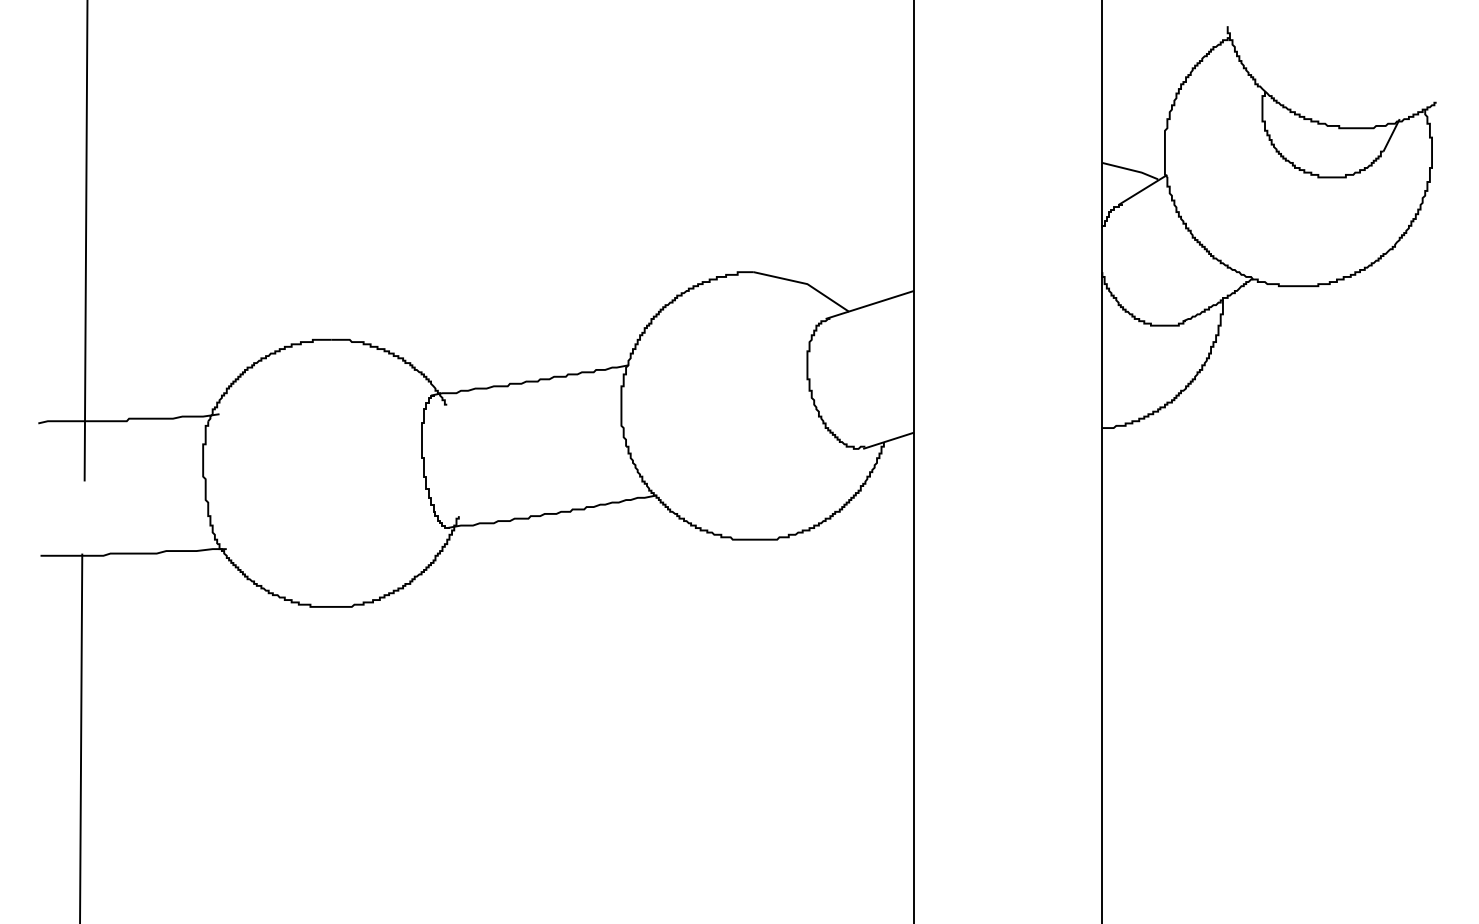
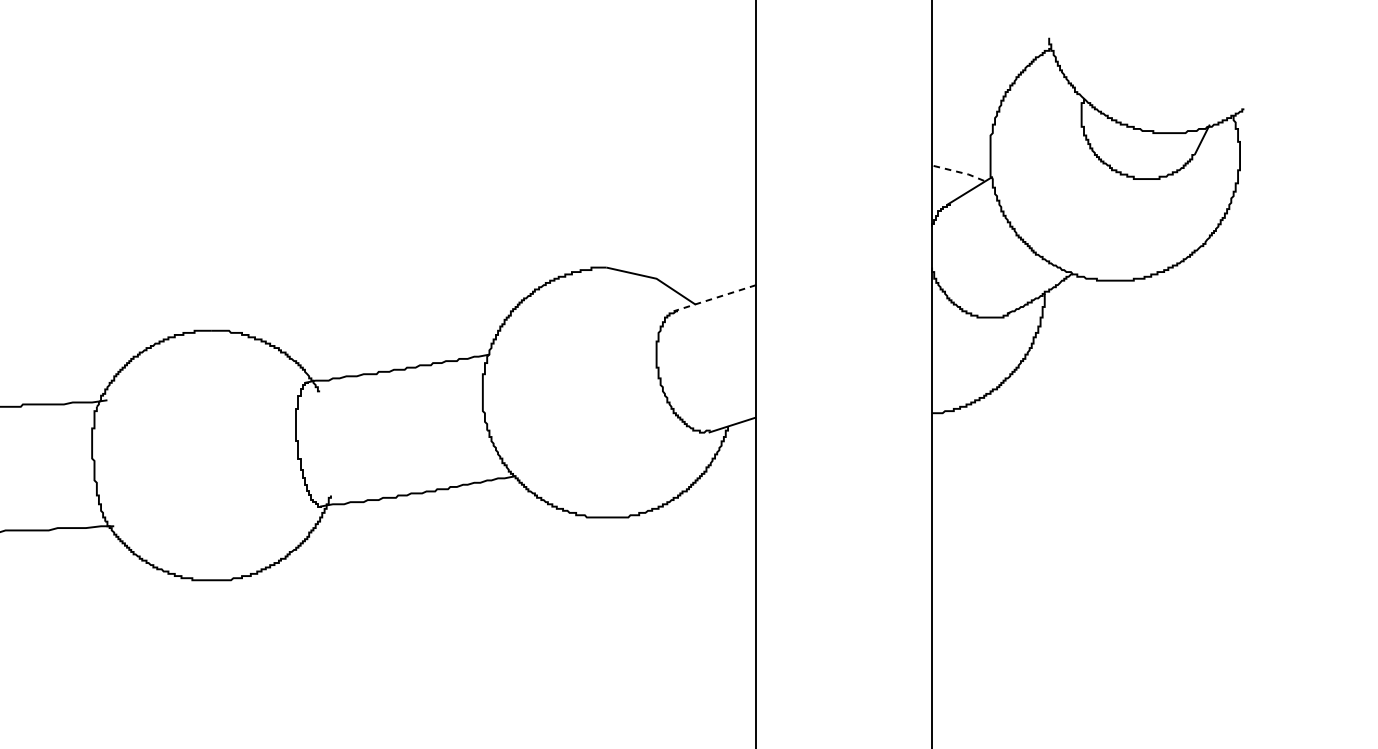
line: (1131, 170) -> (959, 172), solid -> dashed
line: (869, 305) -> (714, 298), solid -> dashed

